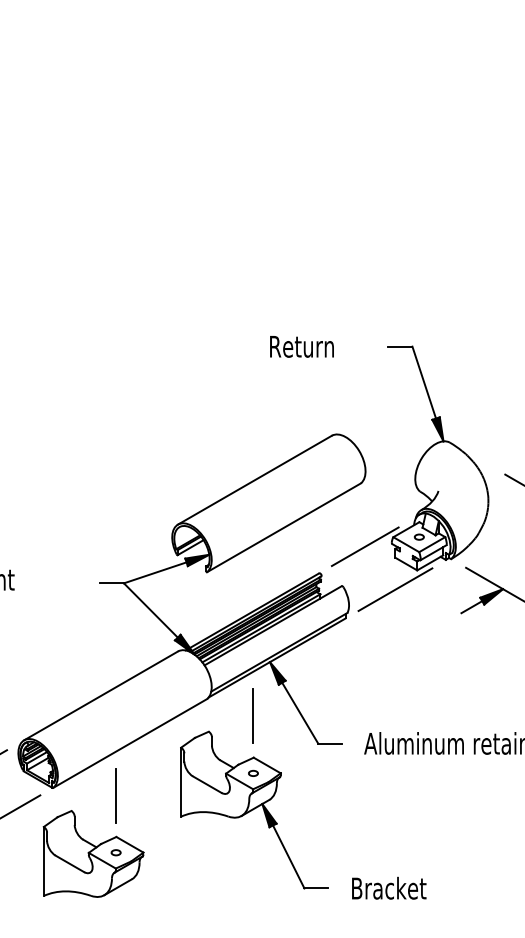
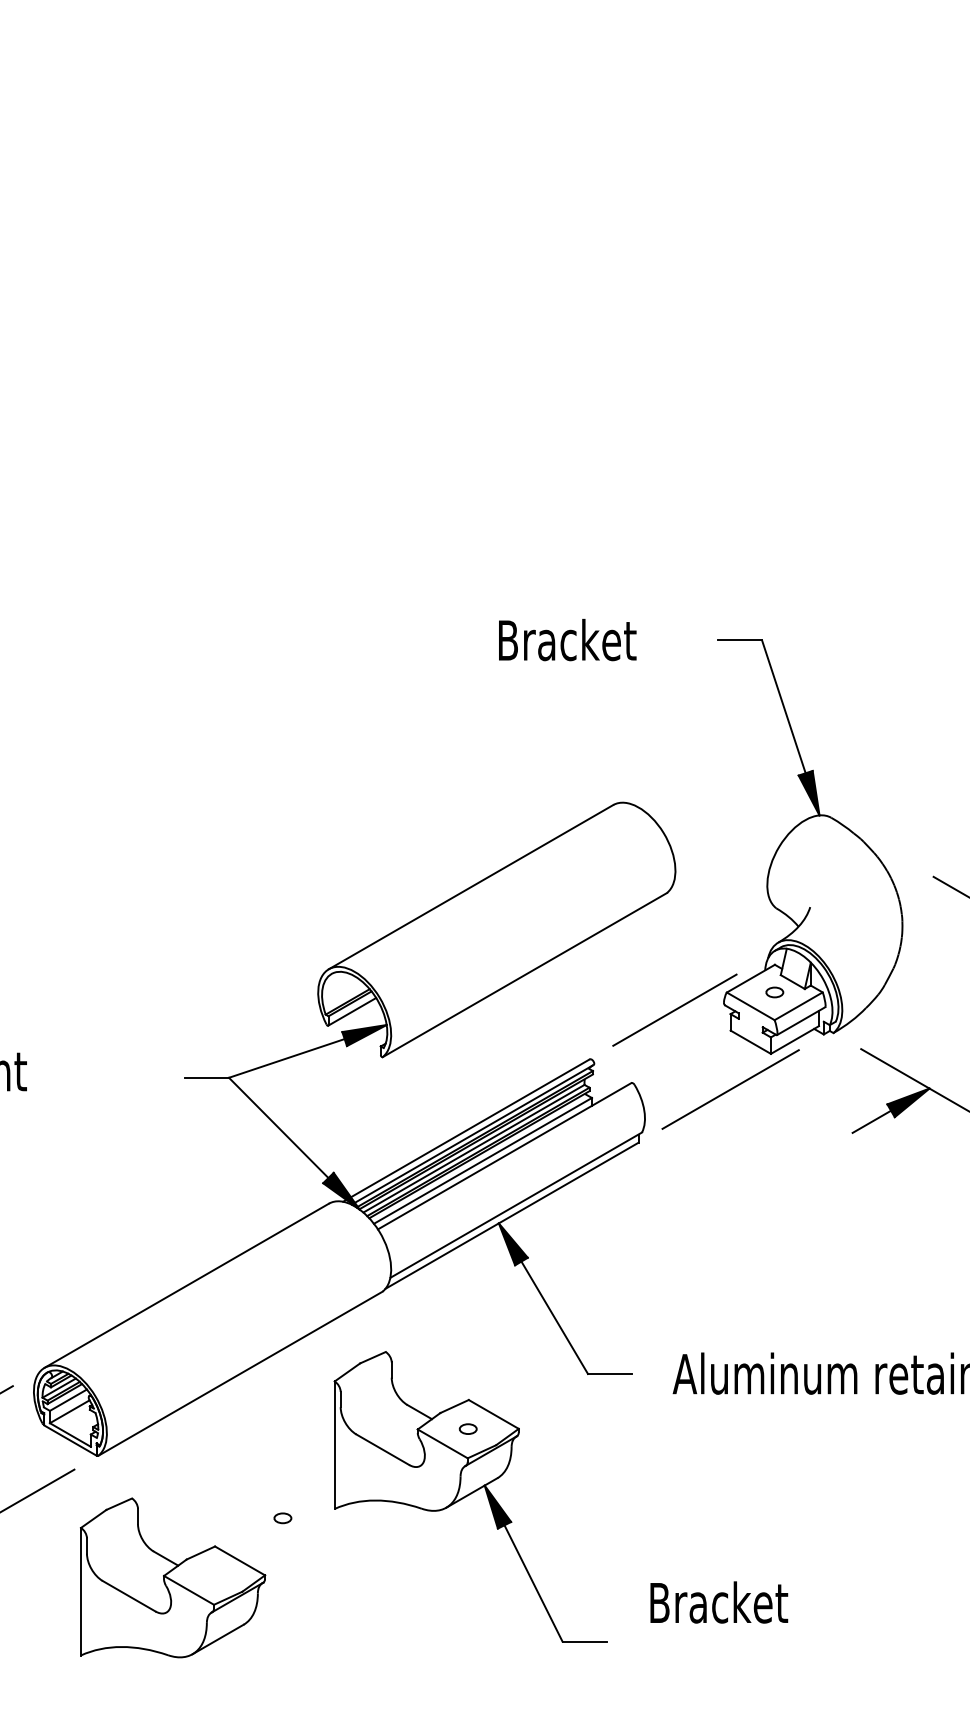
text: (308, 346) -> (570, 640), Return -> Bracket
line: (253, 716) -> (468, 1323), removed
line: (116, 795) -> (215, 1469), removed
part: (115, 852) -> (281, 1517), moved
text: (389, 887) -> (719, 1601), moved

